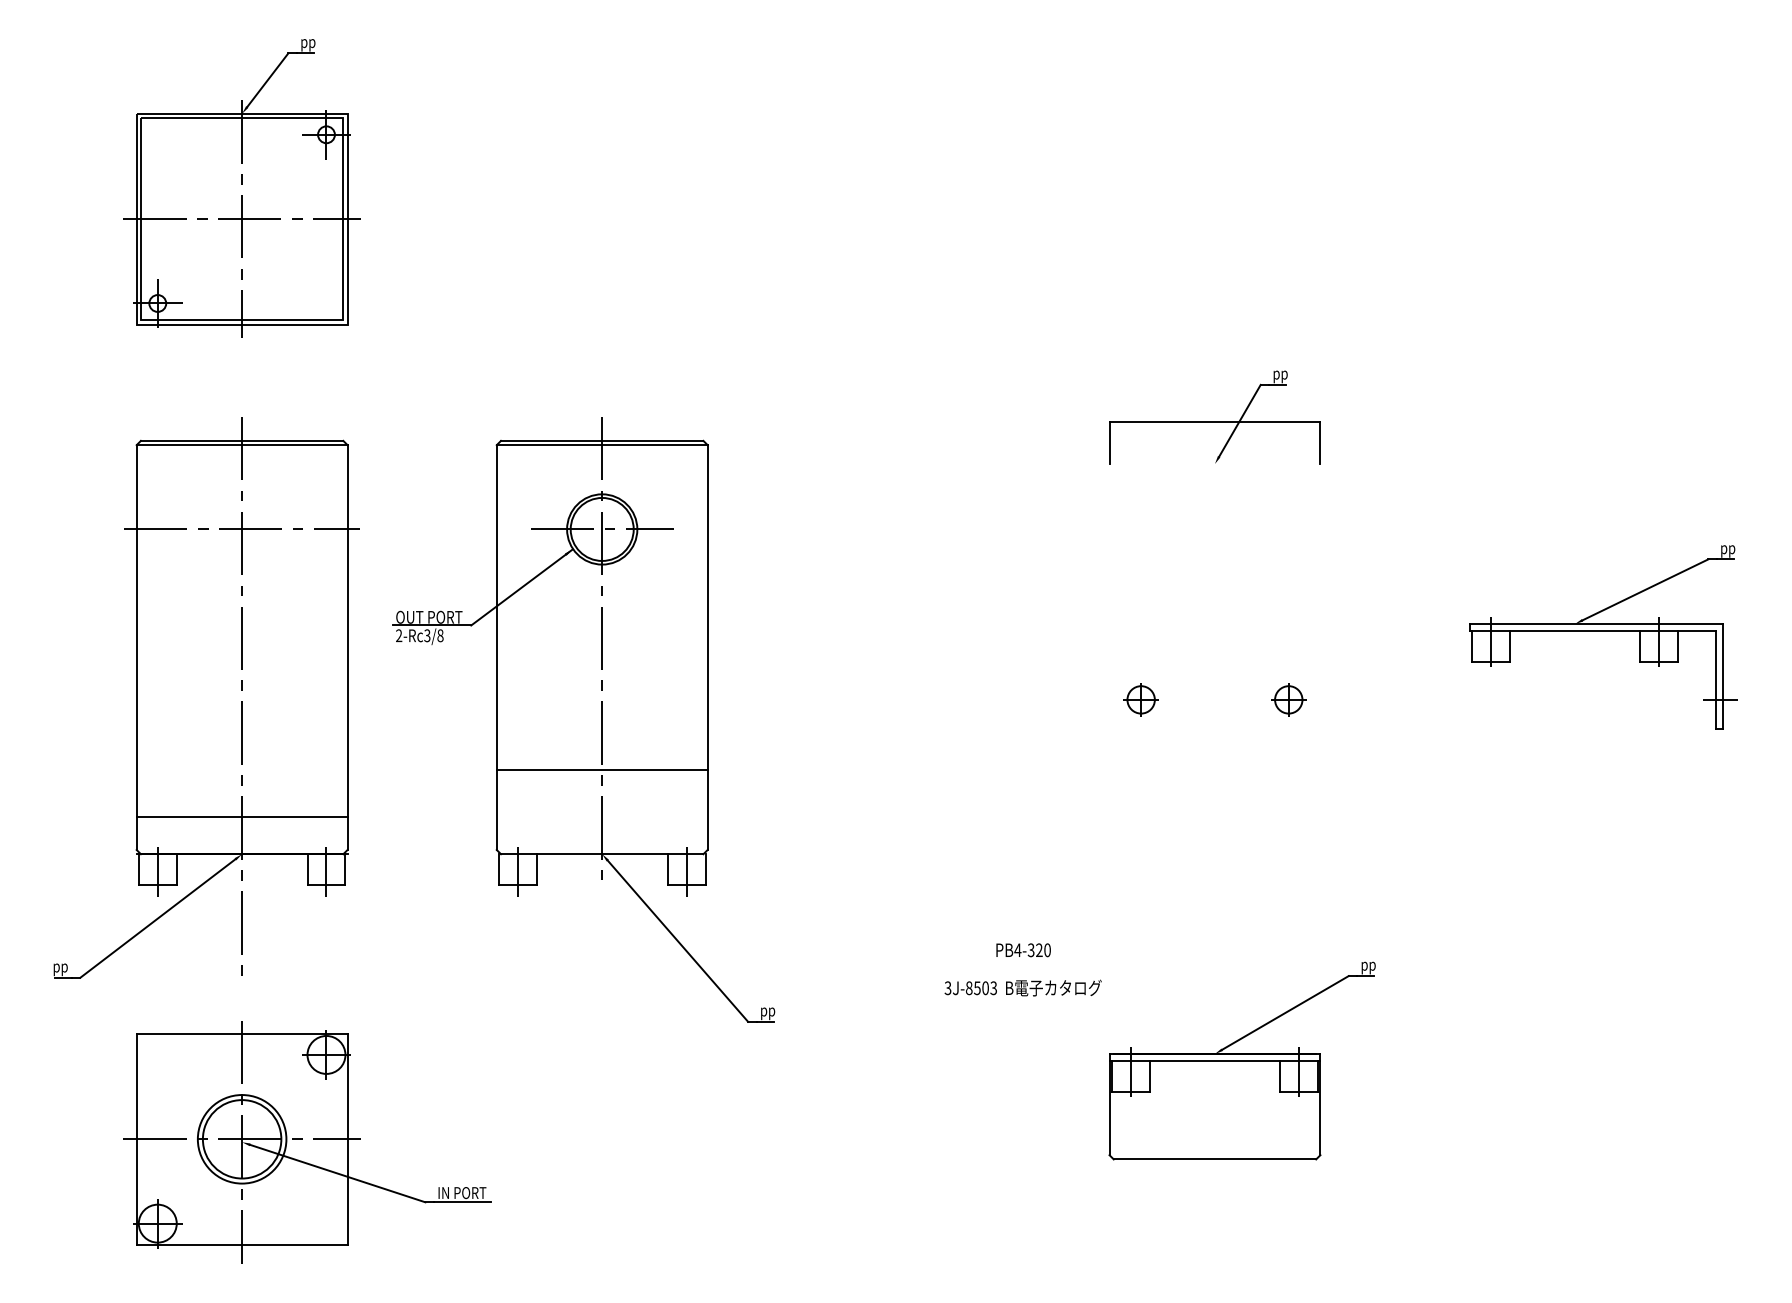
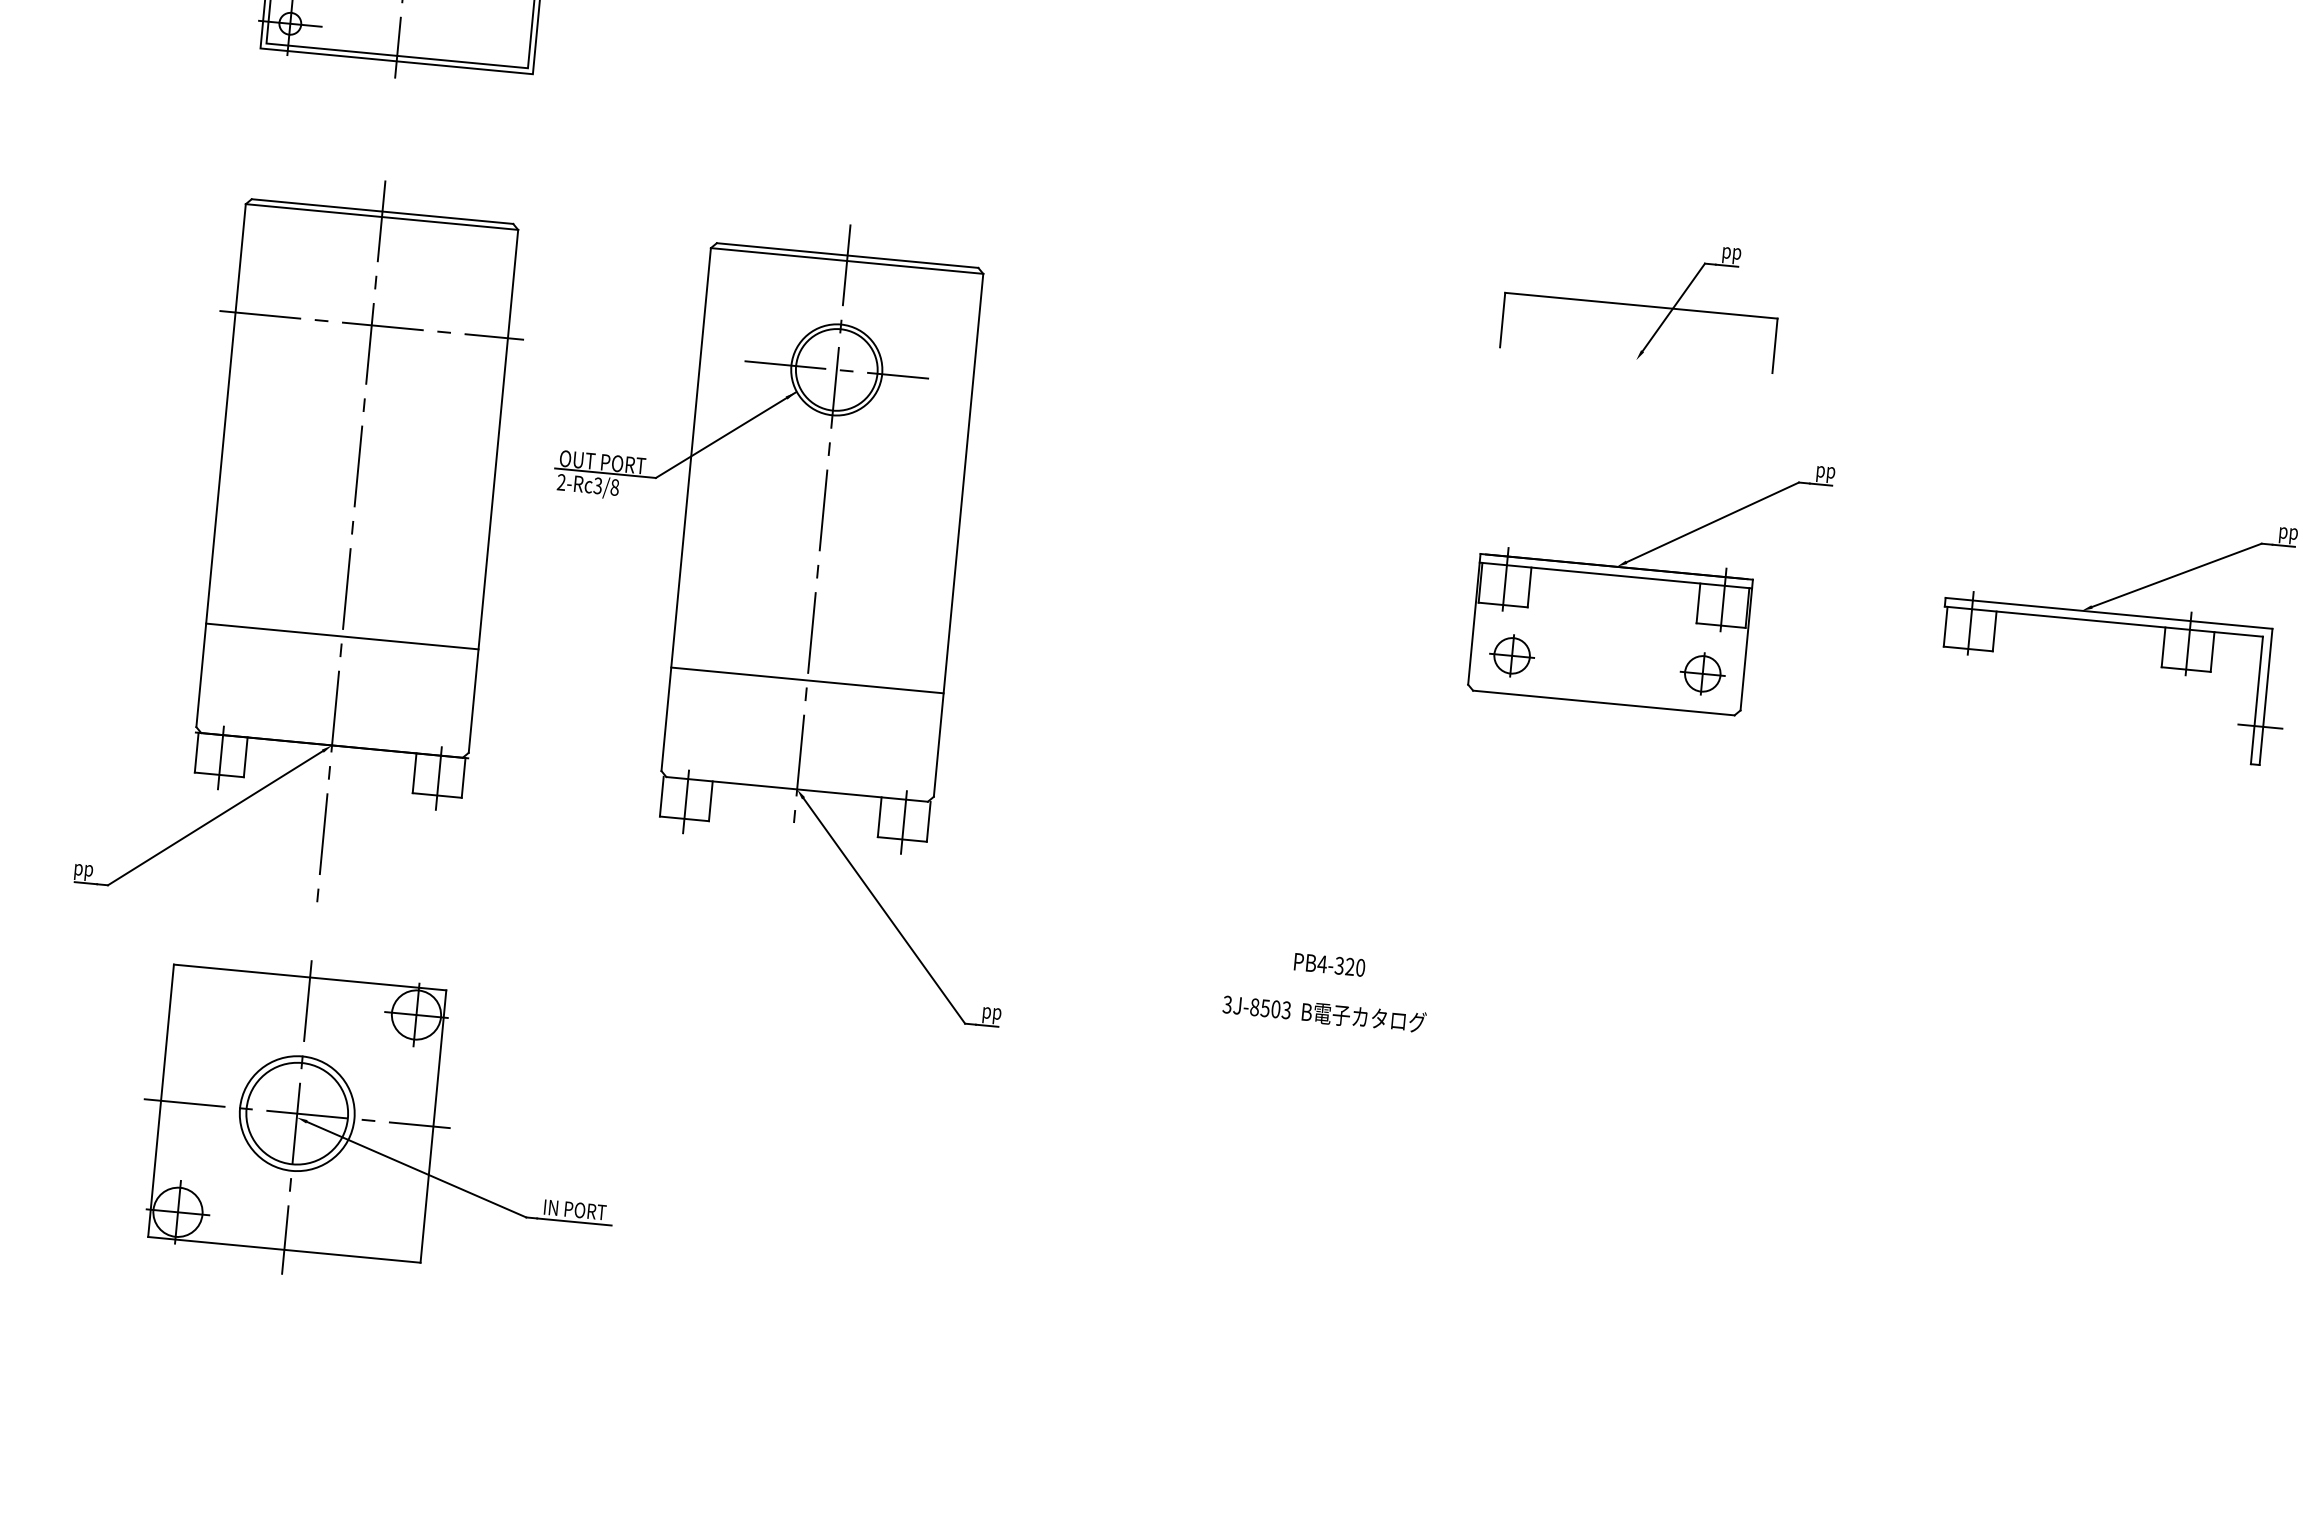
line: (241, 816) -> (341, 635), moved
part: (1241, 1060) -> (1650, 578), moved

